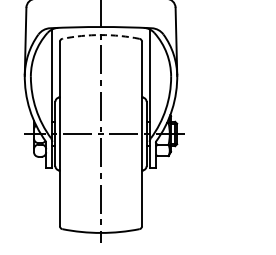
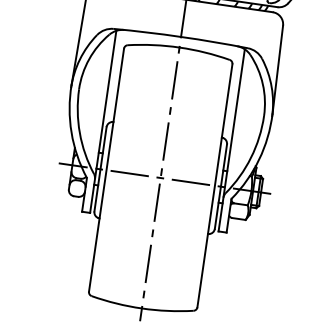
arc: (101, 35) -> (180, 48), dashed -> solid

